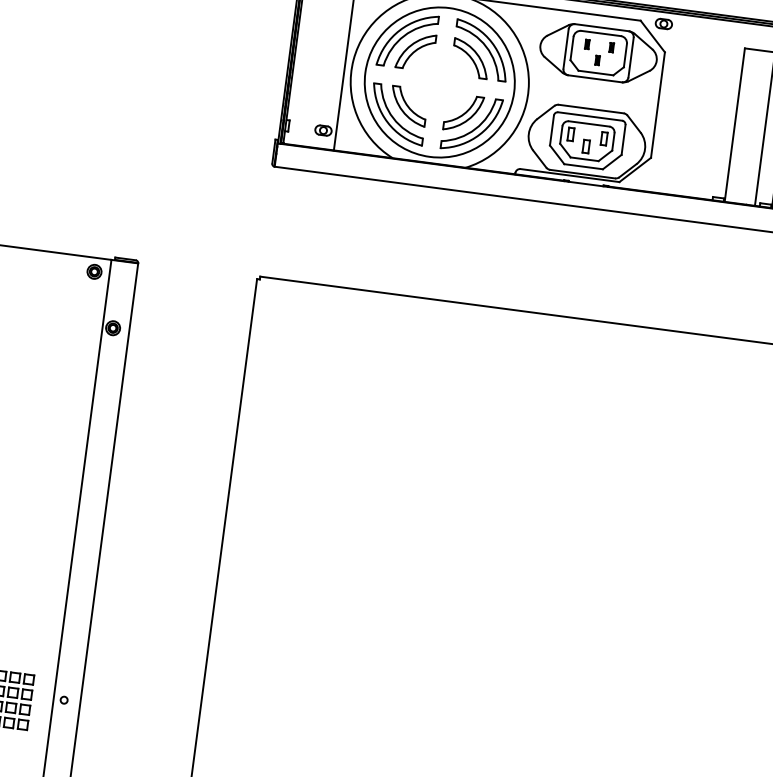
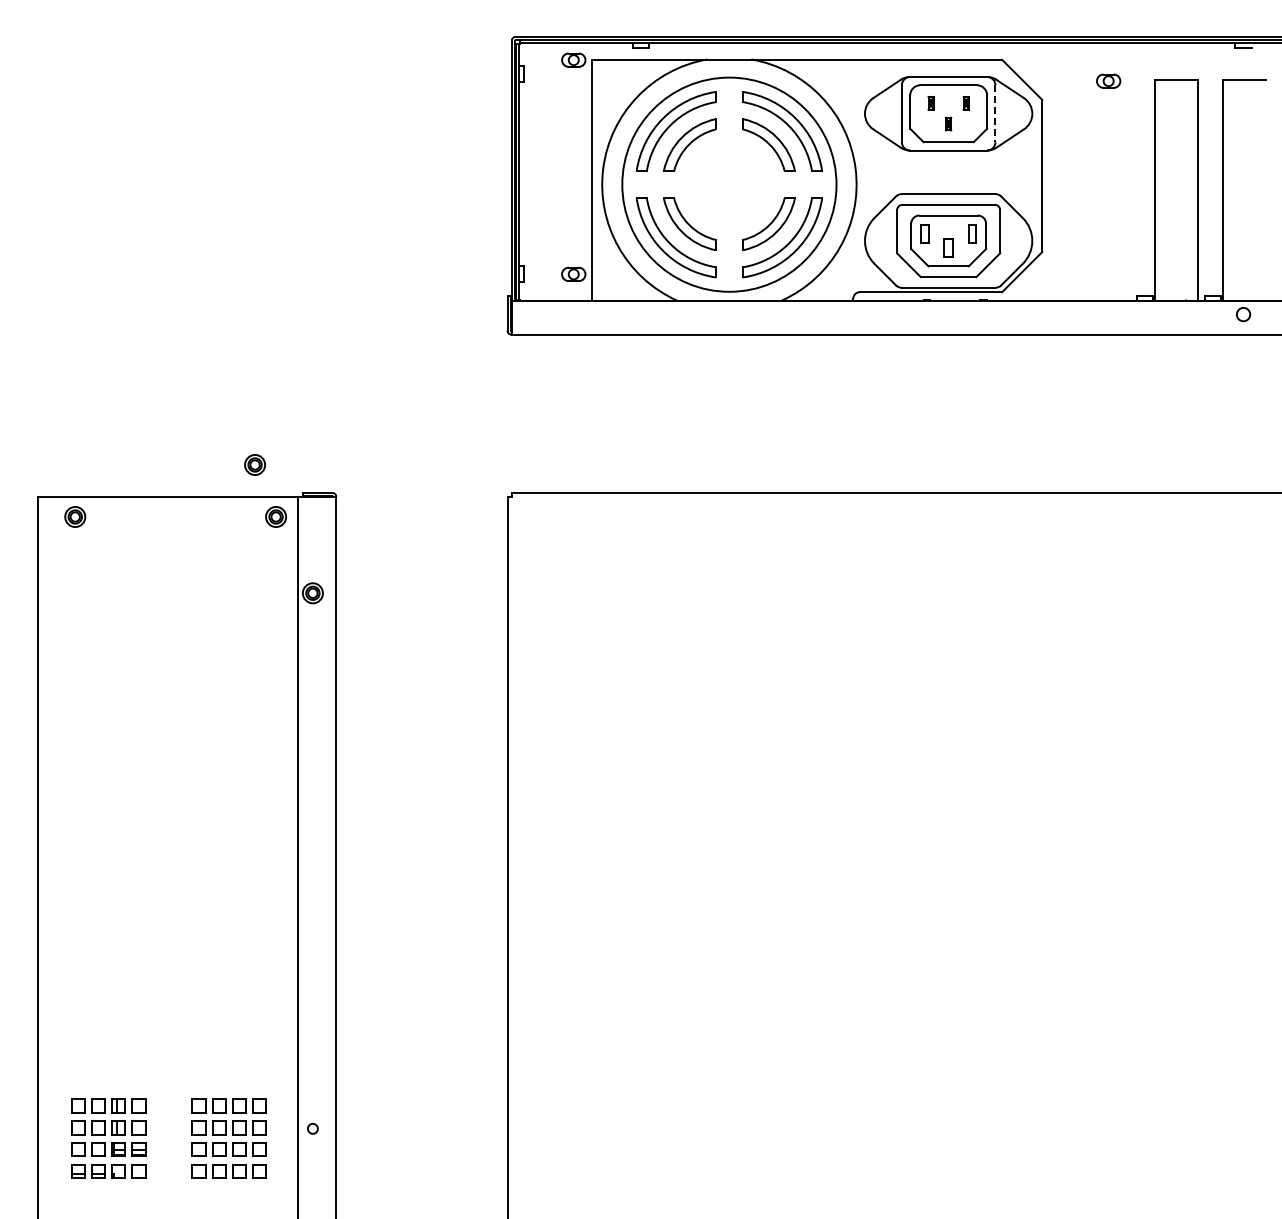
part: (663, 23) -> (1108, 80), moved
line: (631, 58) -> (995, 114), solid -> dashed
part: (84, 233) -> (254, 464), added

